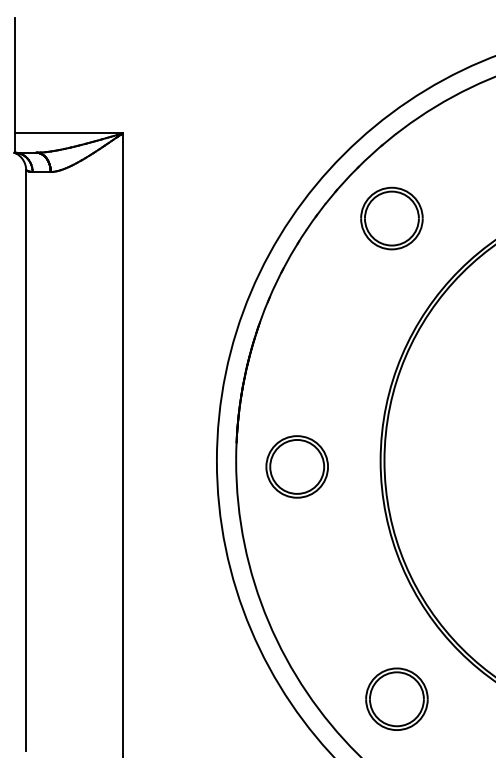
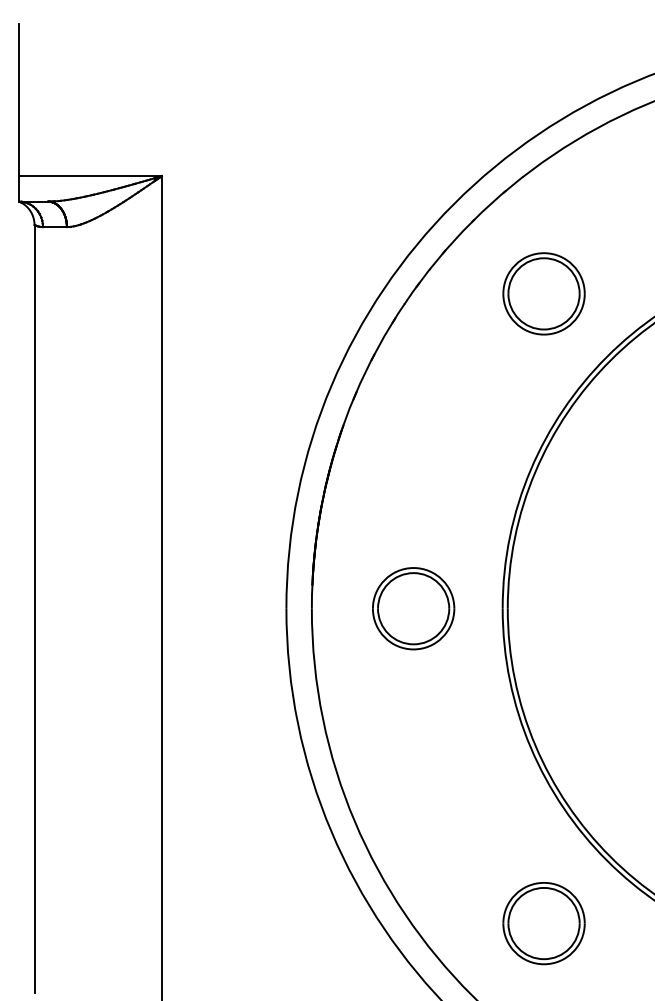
part: (391, 218) -> (543, 293), moved
part: (296, 466) -> (412, 608), moved
part: (396, 698) -> (543, 922), moved

